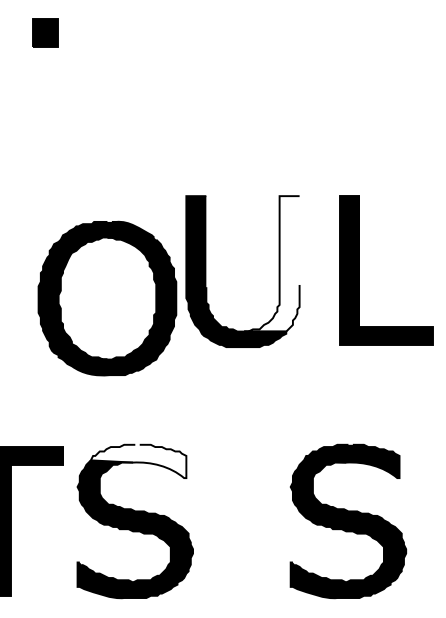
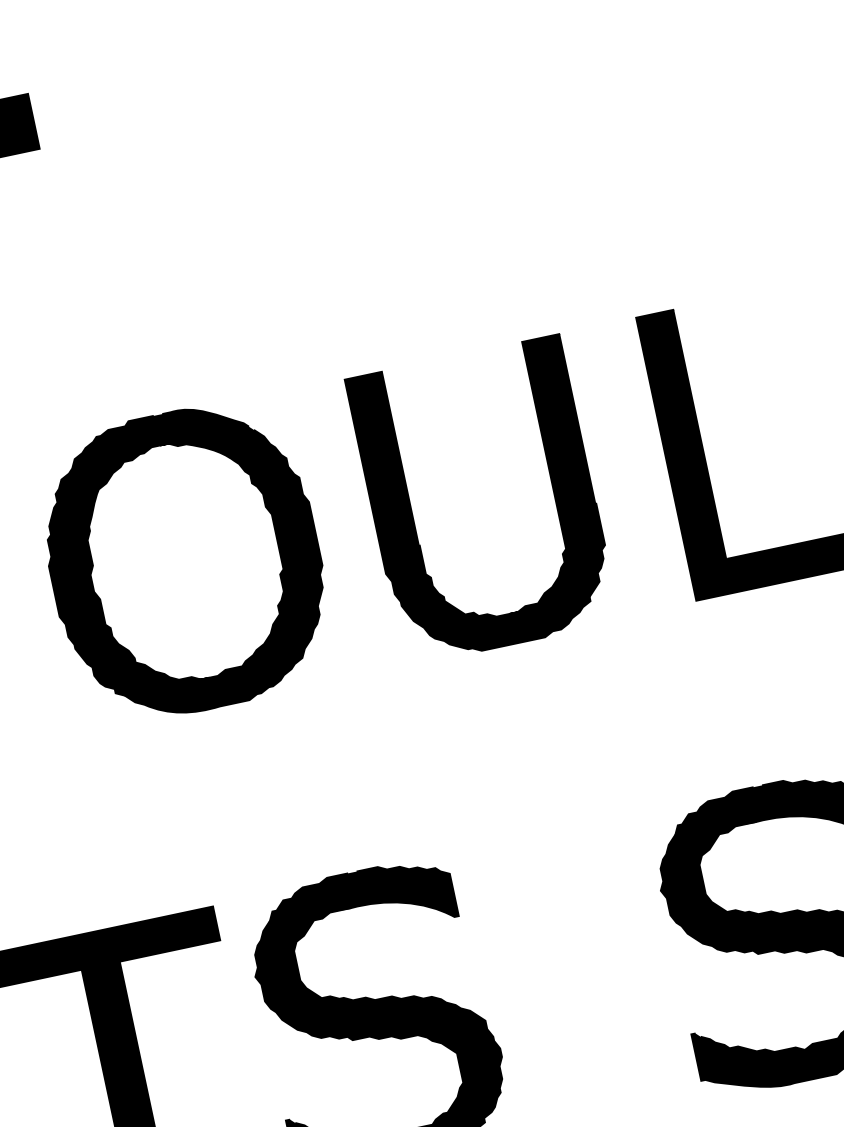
fill: (271, 263) -> (533, 473), added
part: (107, 298) -> (184, 561), moved
fill: (138, 461) -> (361, 903), added

